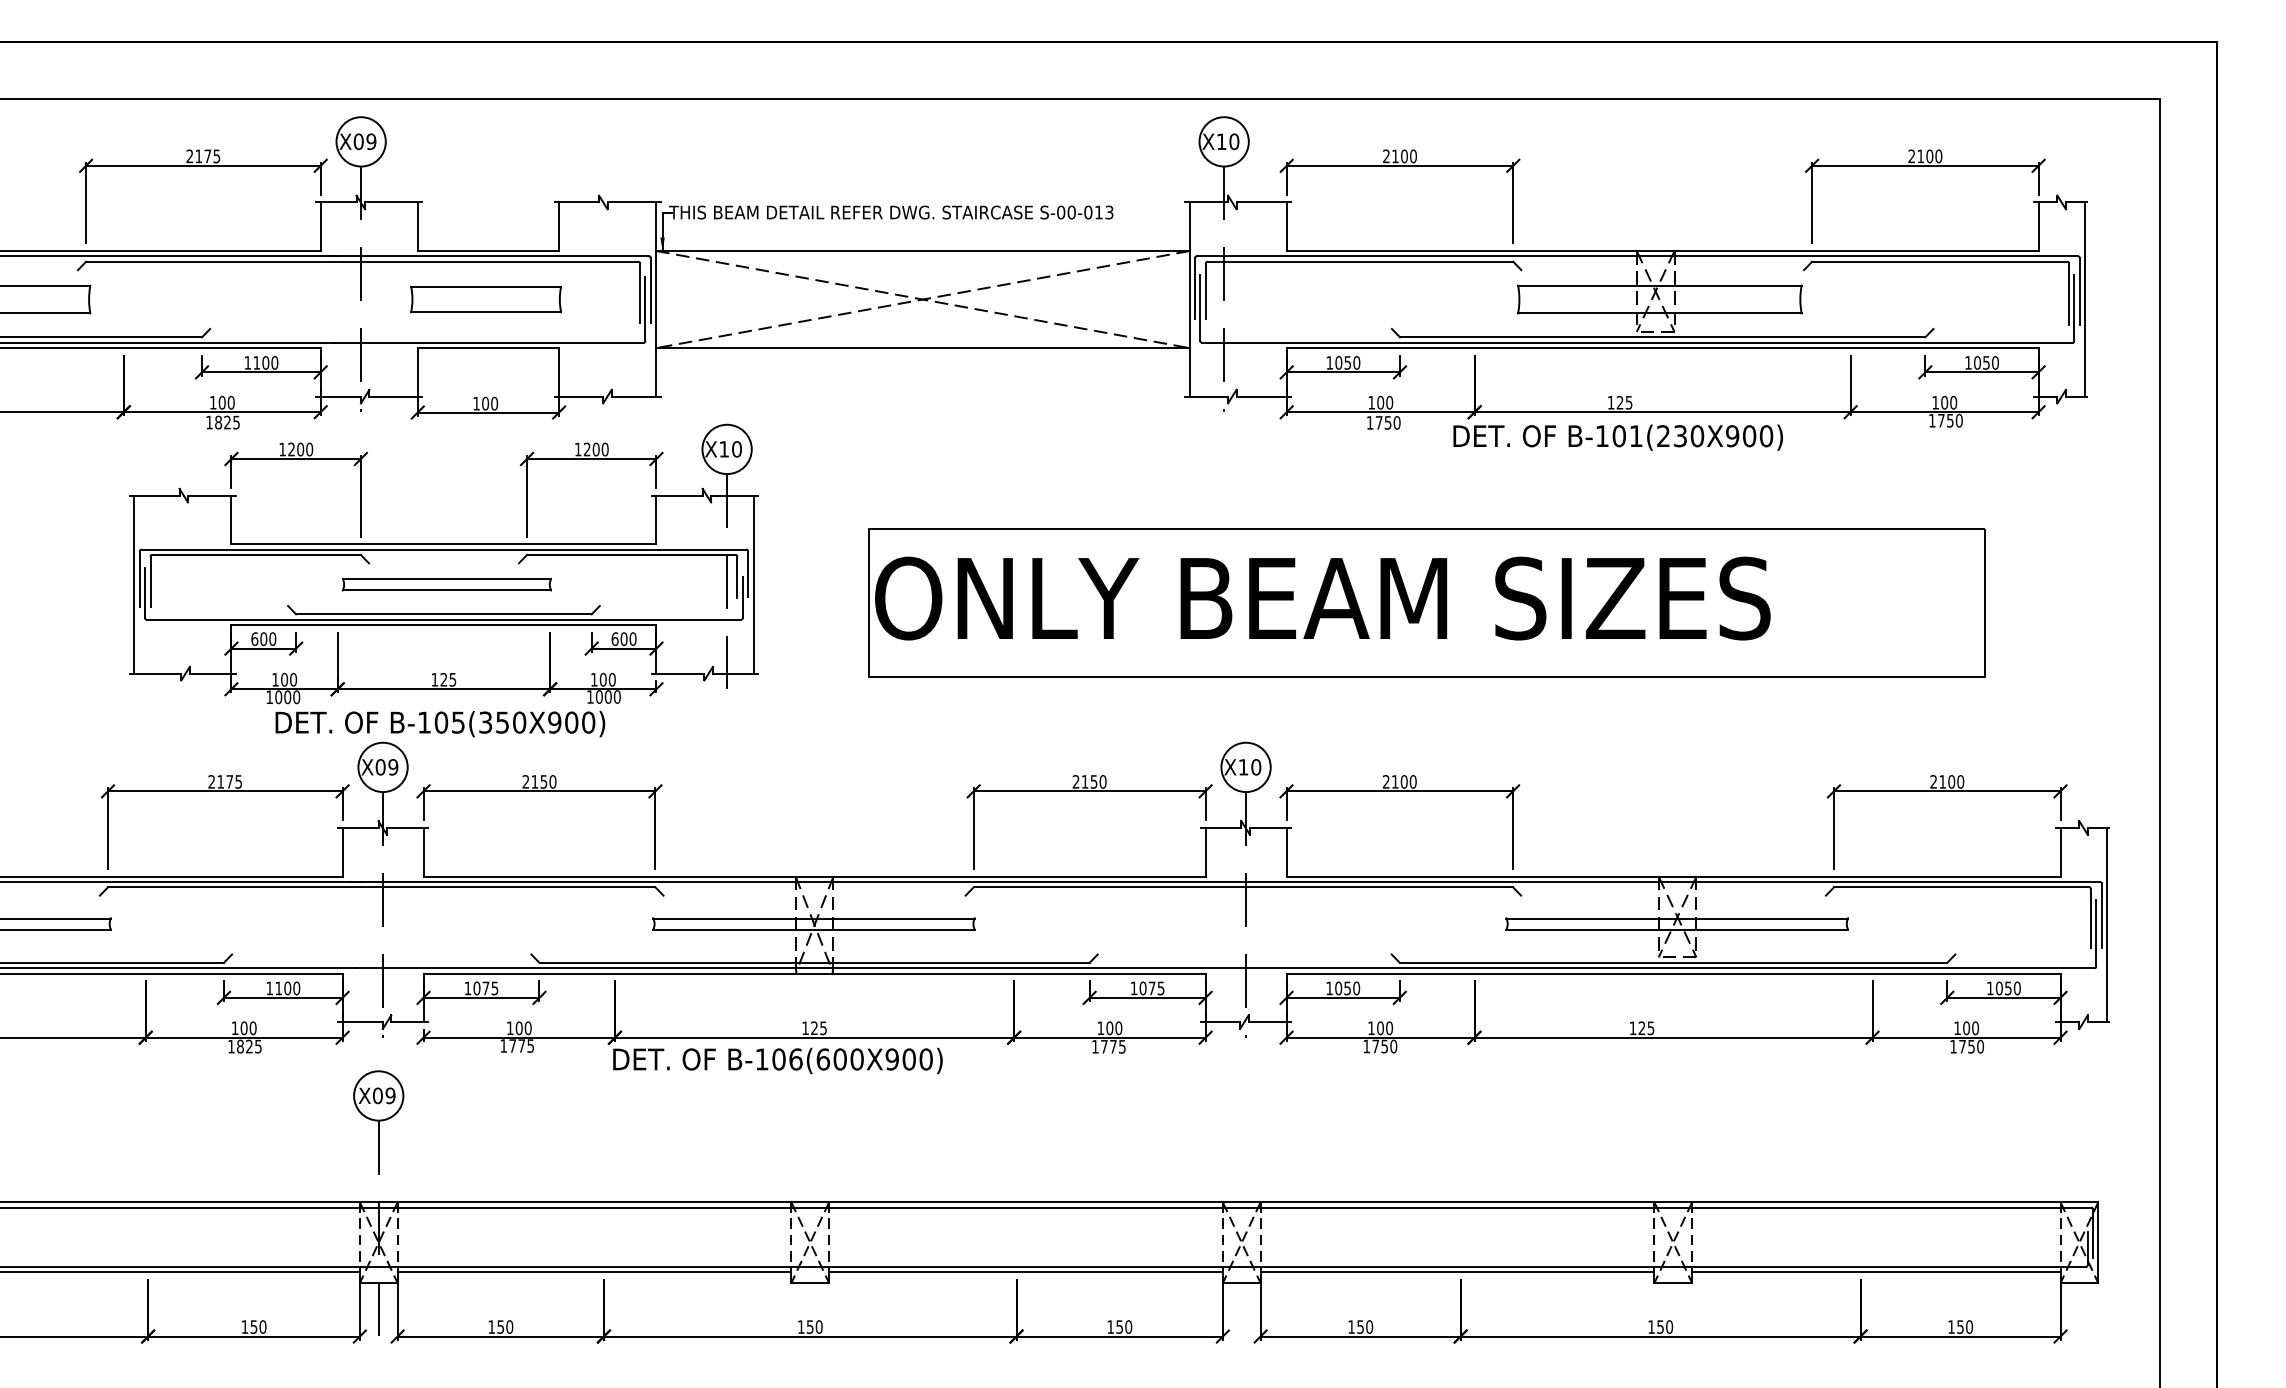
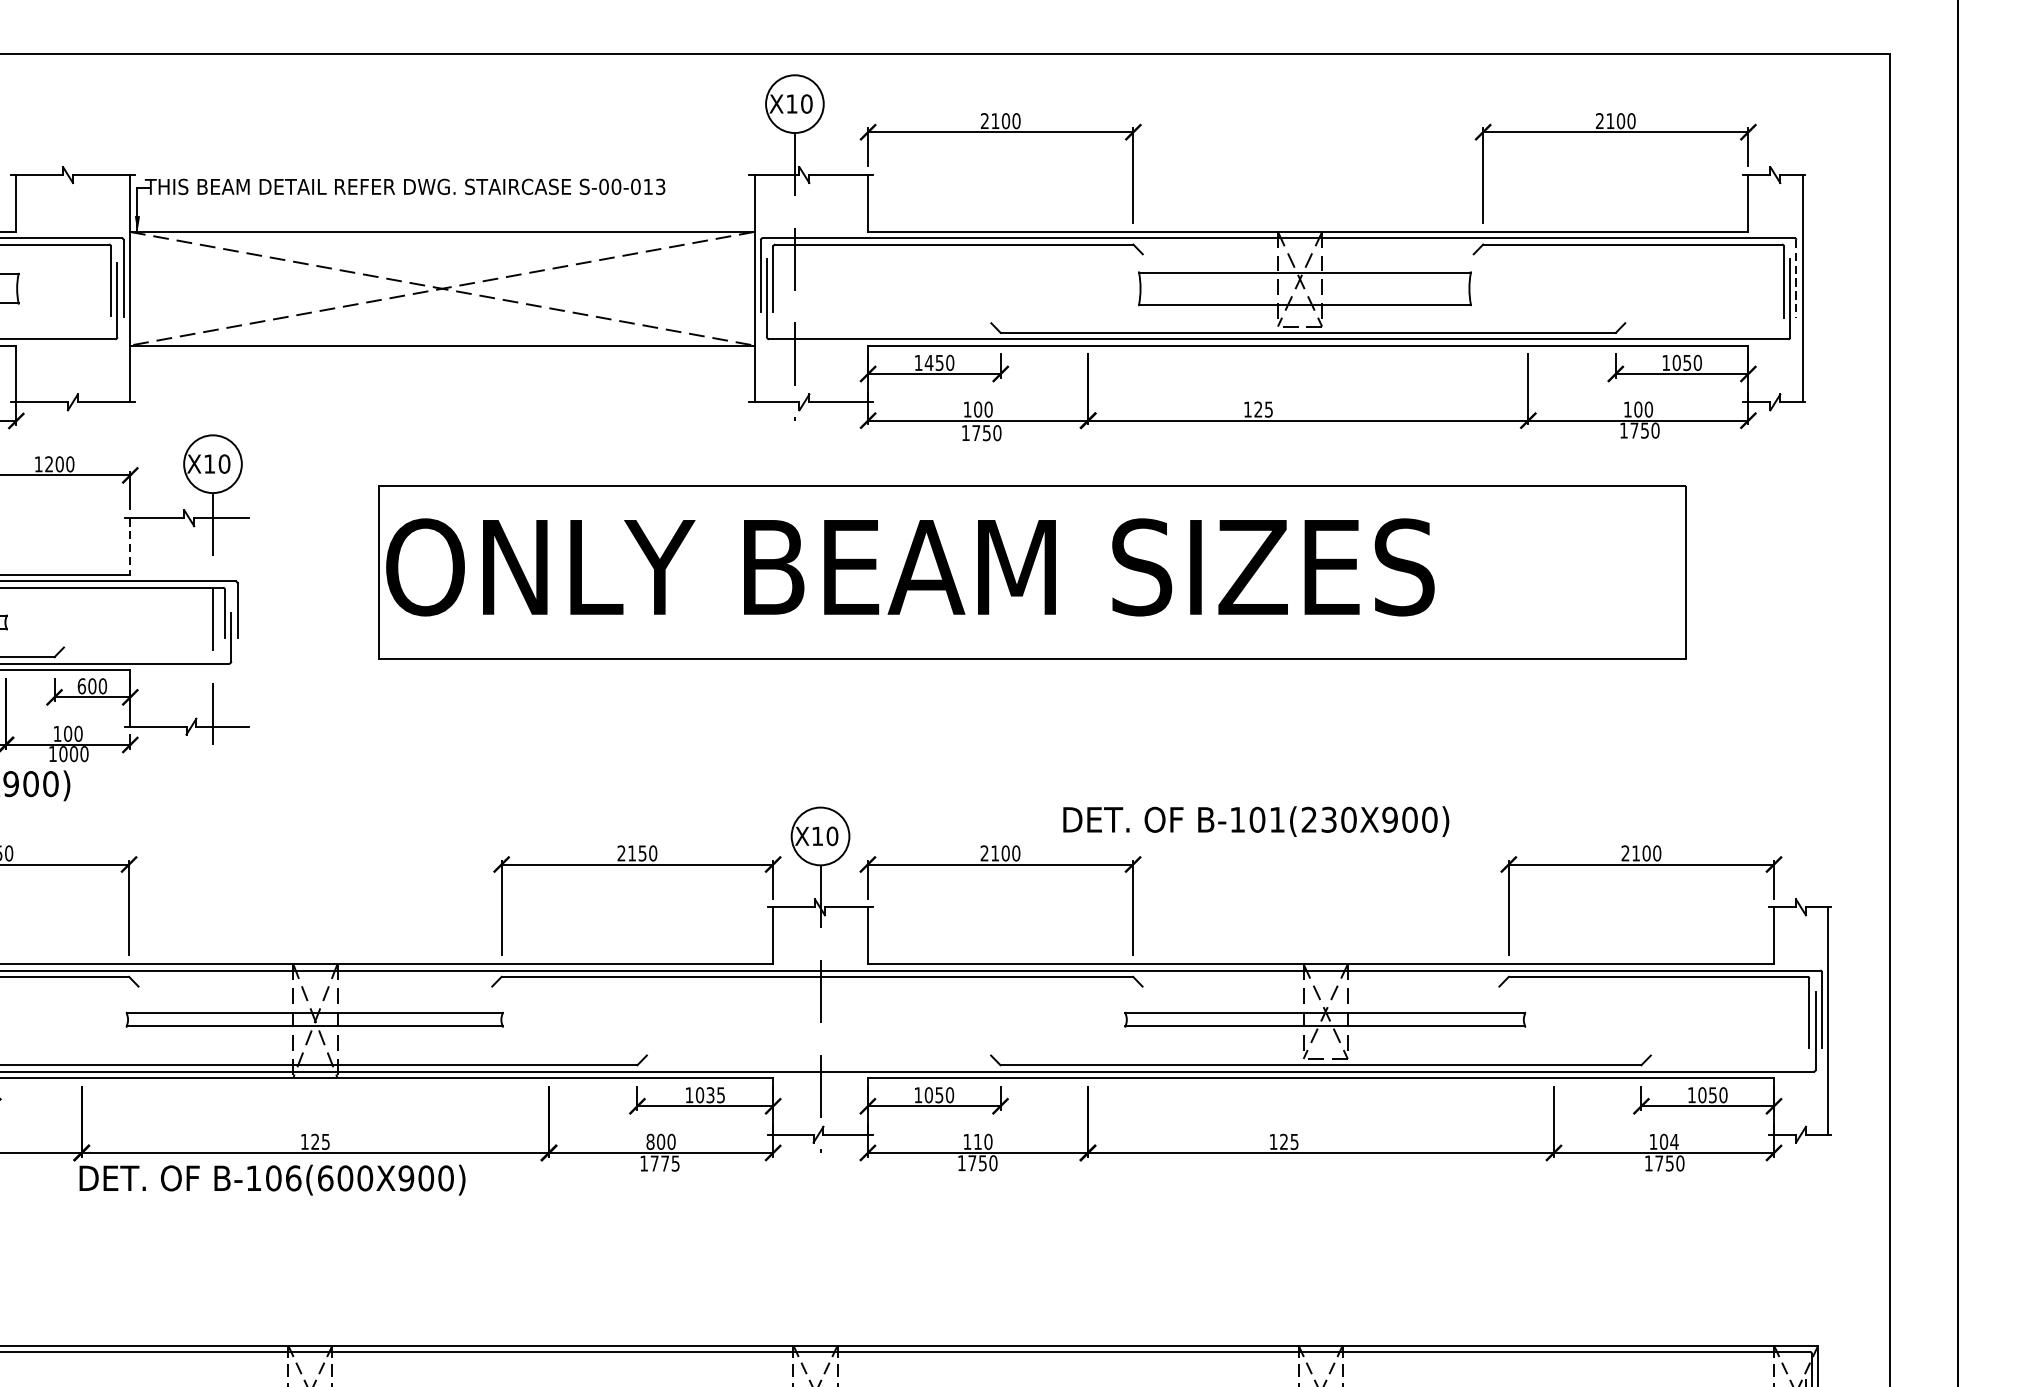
line: (2079, 291) -> (1796, 279), solid -> dashed
text: (1338, 362) -> (928, 362), 1050 -> 1450
text: (1617, 437) -> (1255, 821), moved
line: (656, 520) -> (130, 547), solid -> dashed
line: (753, 584) -> (243, 622), removed
part: (1426, 602) -> (1031, 571), moved
text: (1151, 988) -> (709, 1095), 1075 -> 1035
text: (1100, 1028) -> (650, 1142), 100 -> 800
text: (1380, 1028) -> (977, 1142), 100 -> 110
text: (1975, 1028) -> (1674, 1142), 100 -> 104

